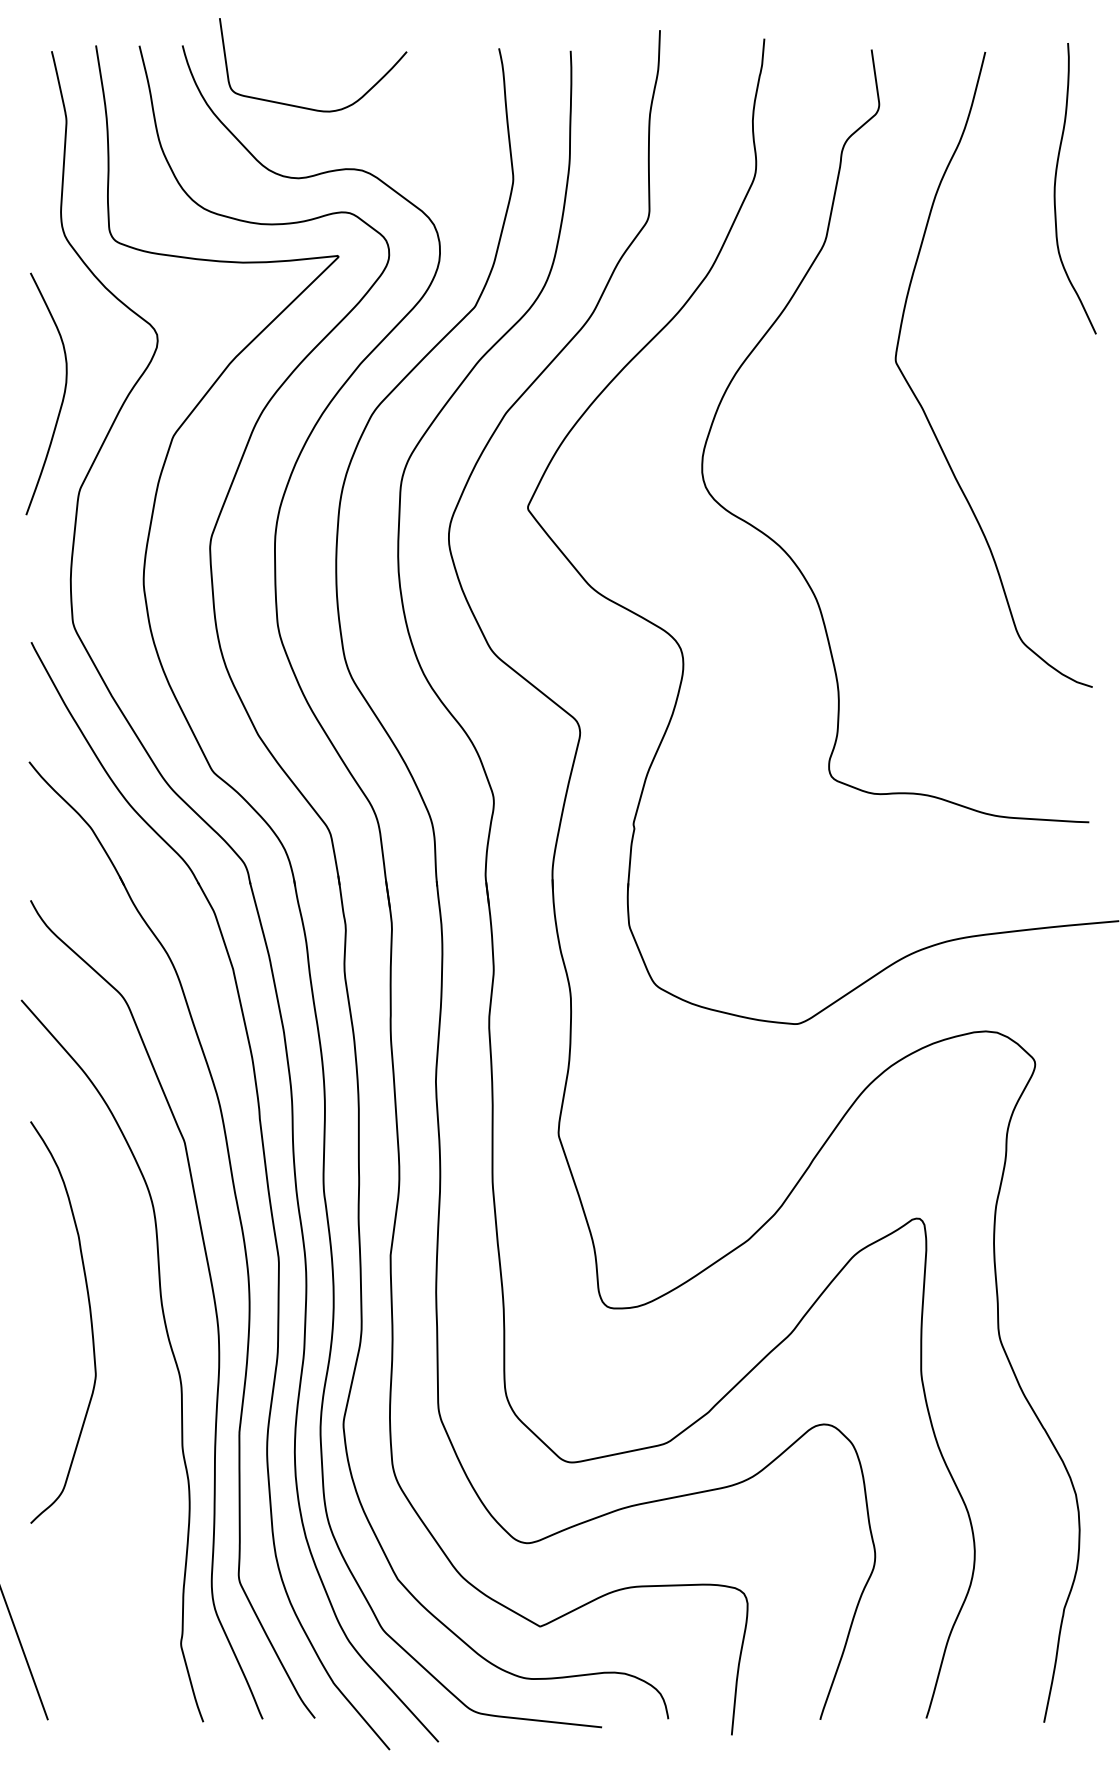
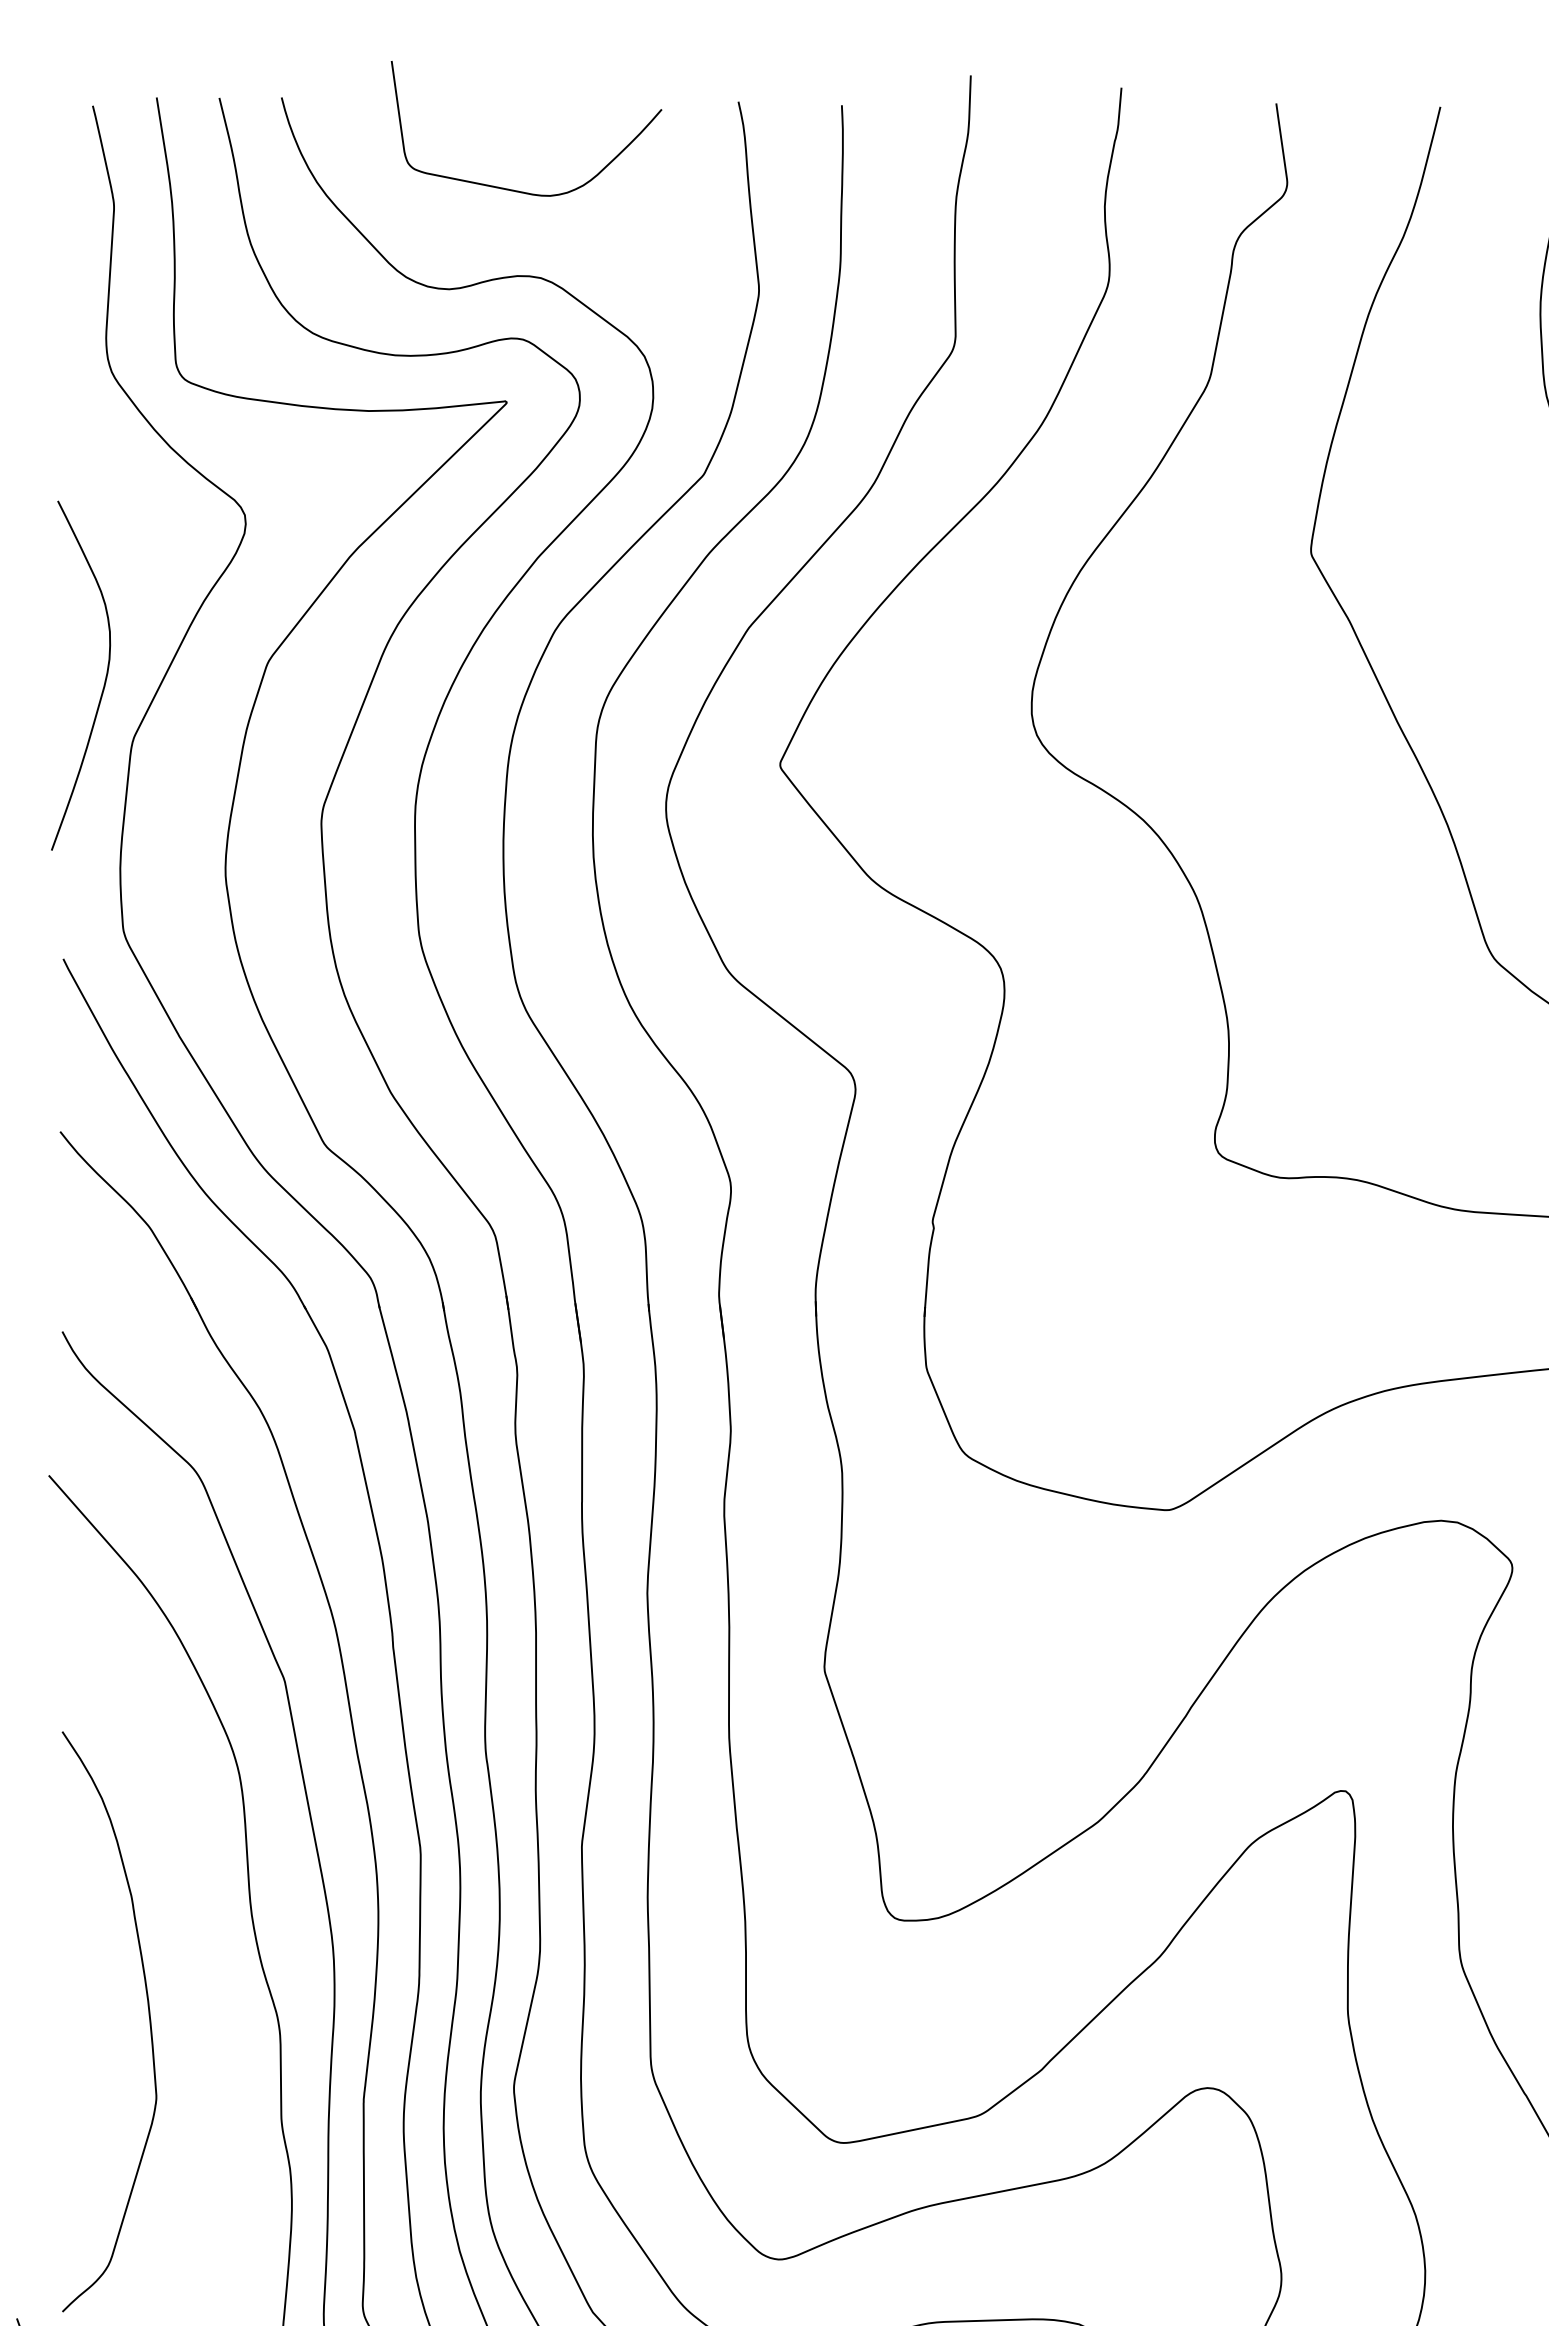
curve: (307, 107) -> (518, 189), moved
curve: (62, 397) -> (103, 680), moved
curve: (90, 1322) -> (148, 2021), moved

